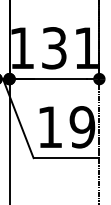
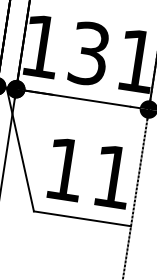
text: (82, 127) -> (113, 177), 19 -> 11

